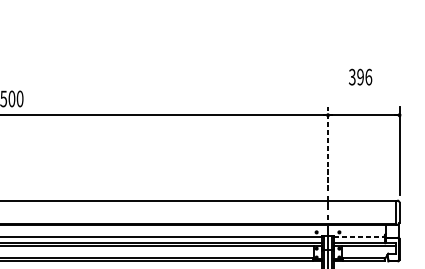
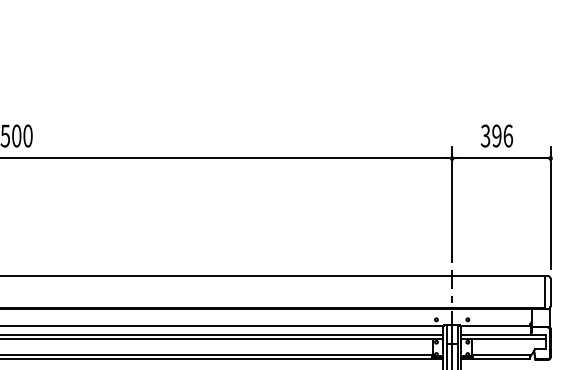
text: (360, 76) -> (496, 135), moved
line: (328, 148) -> (452, 204), dashed -> solid
line: (359, 237) -> (495, 326), dashed -> solid

